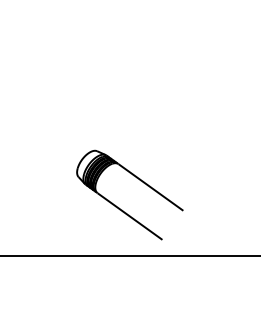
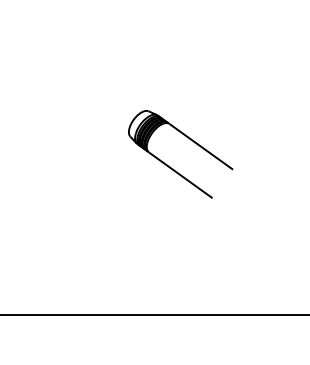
part: (119, 207) -> (170, 166), moved

